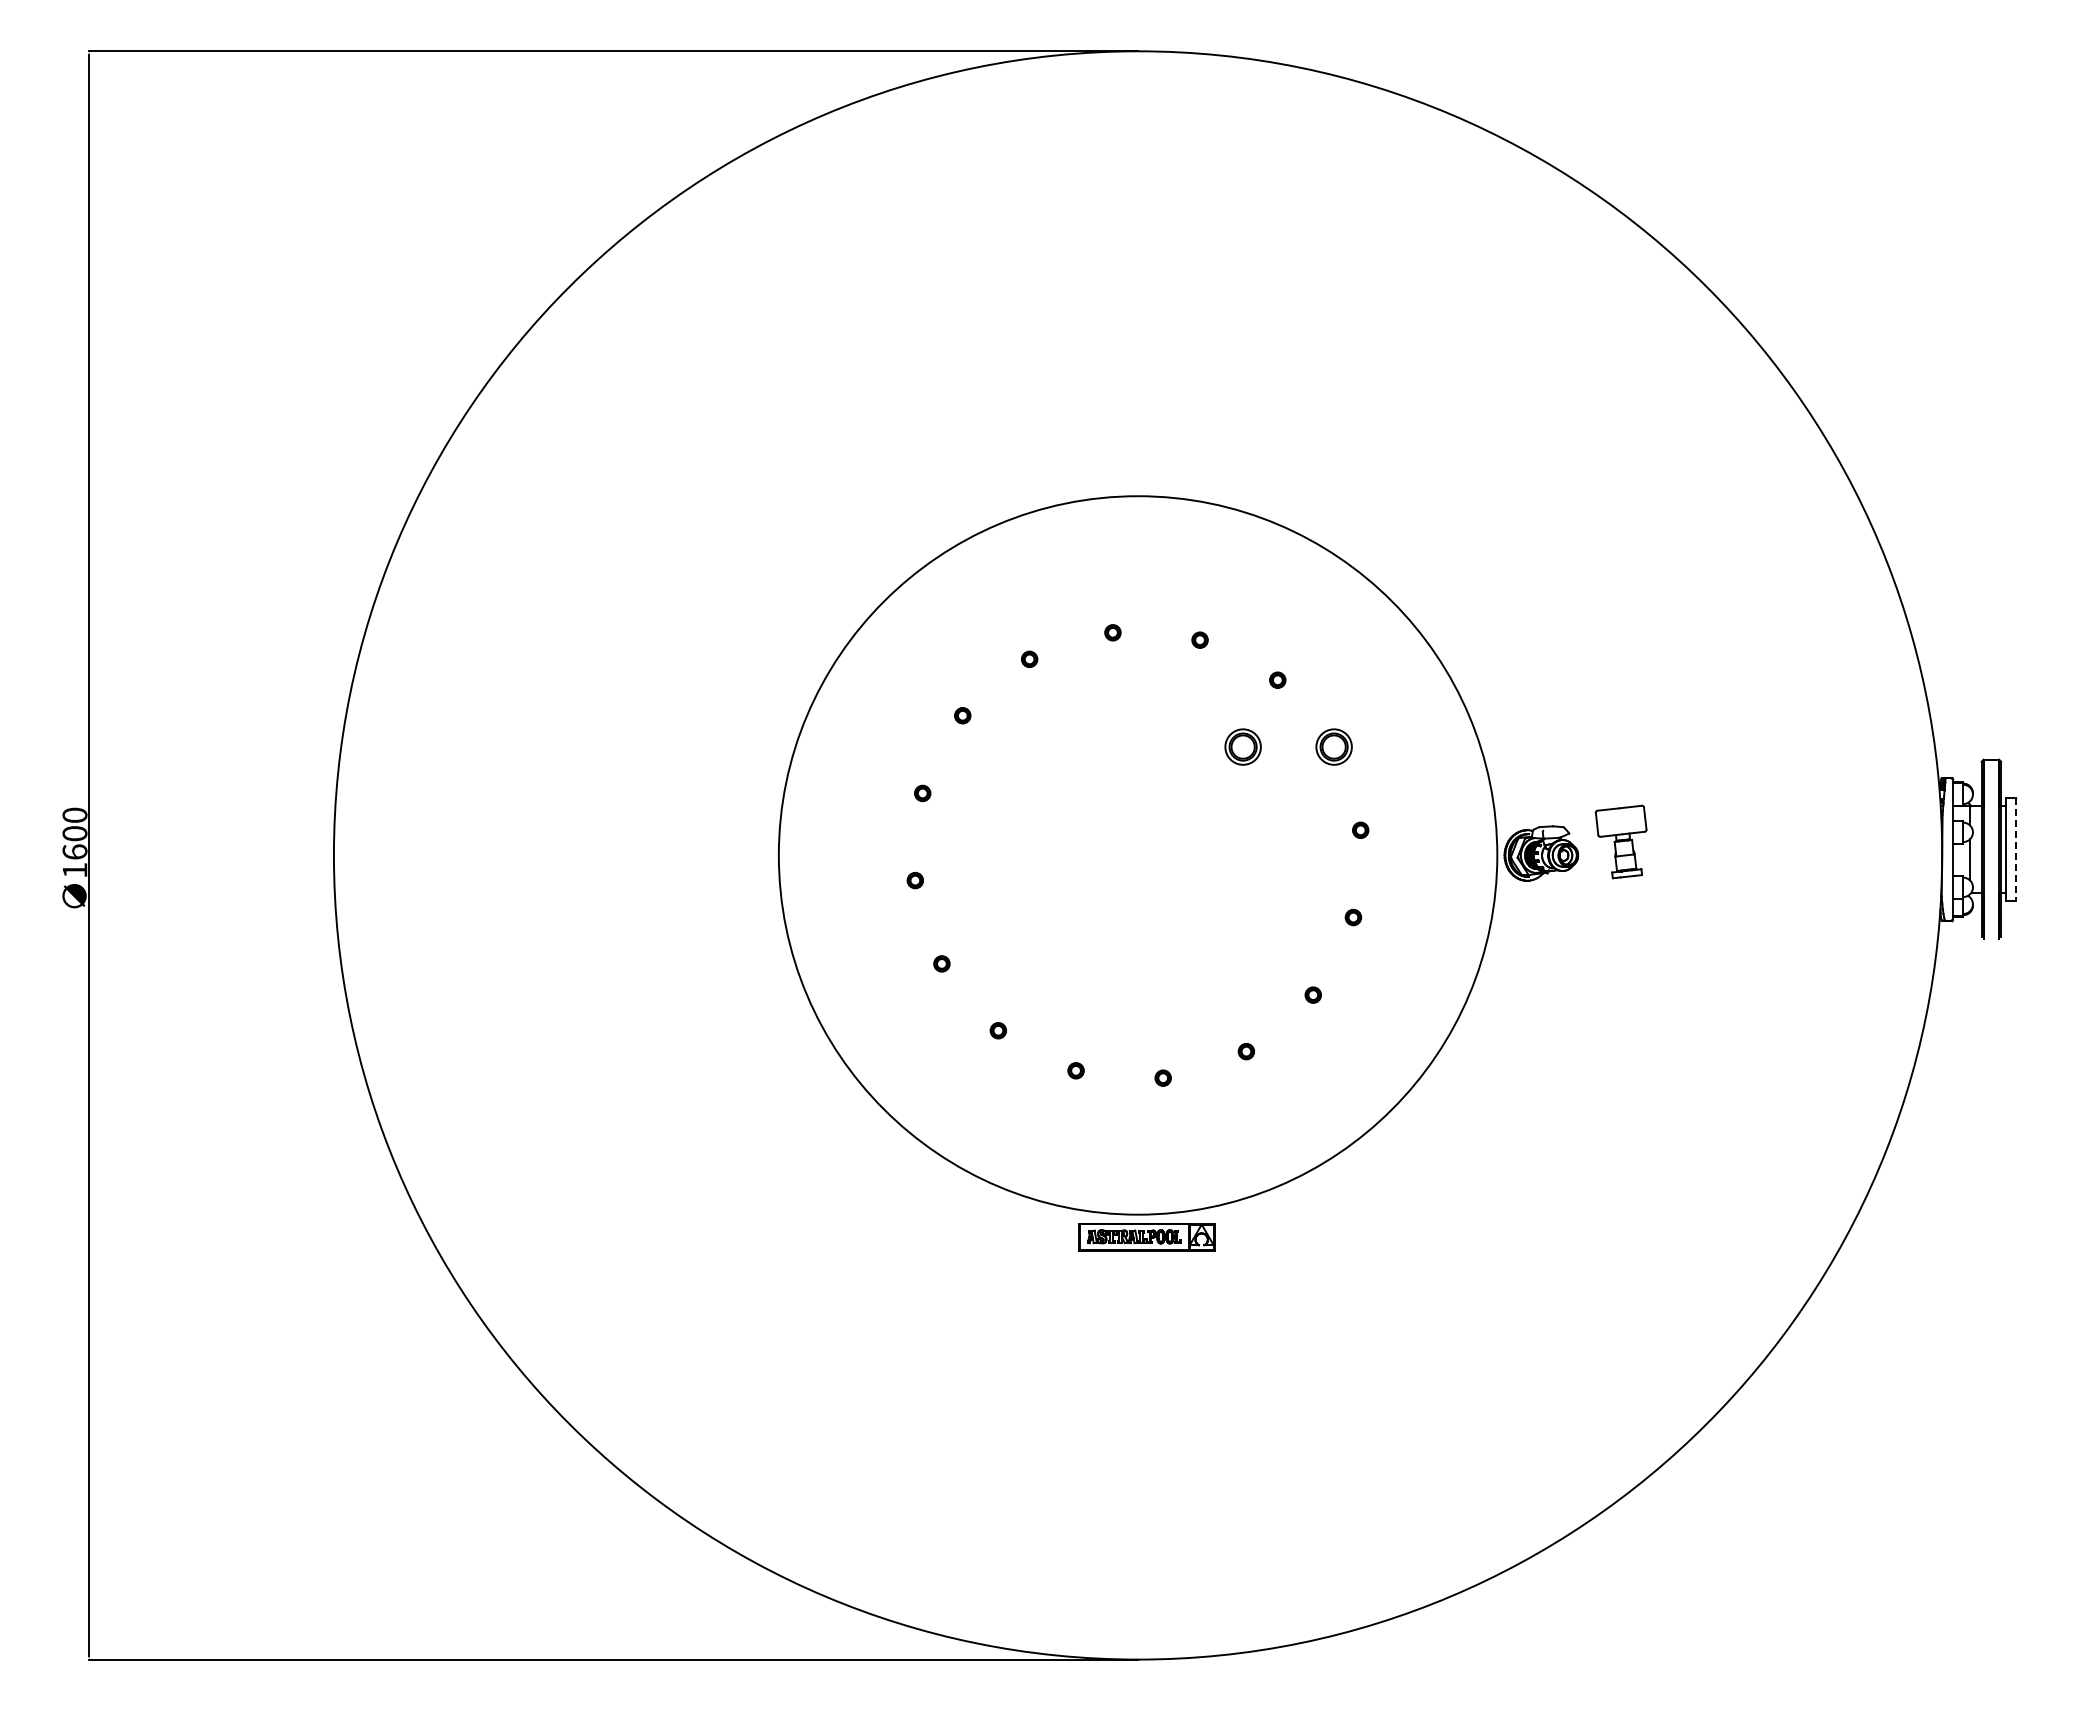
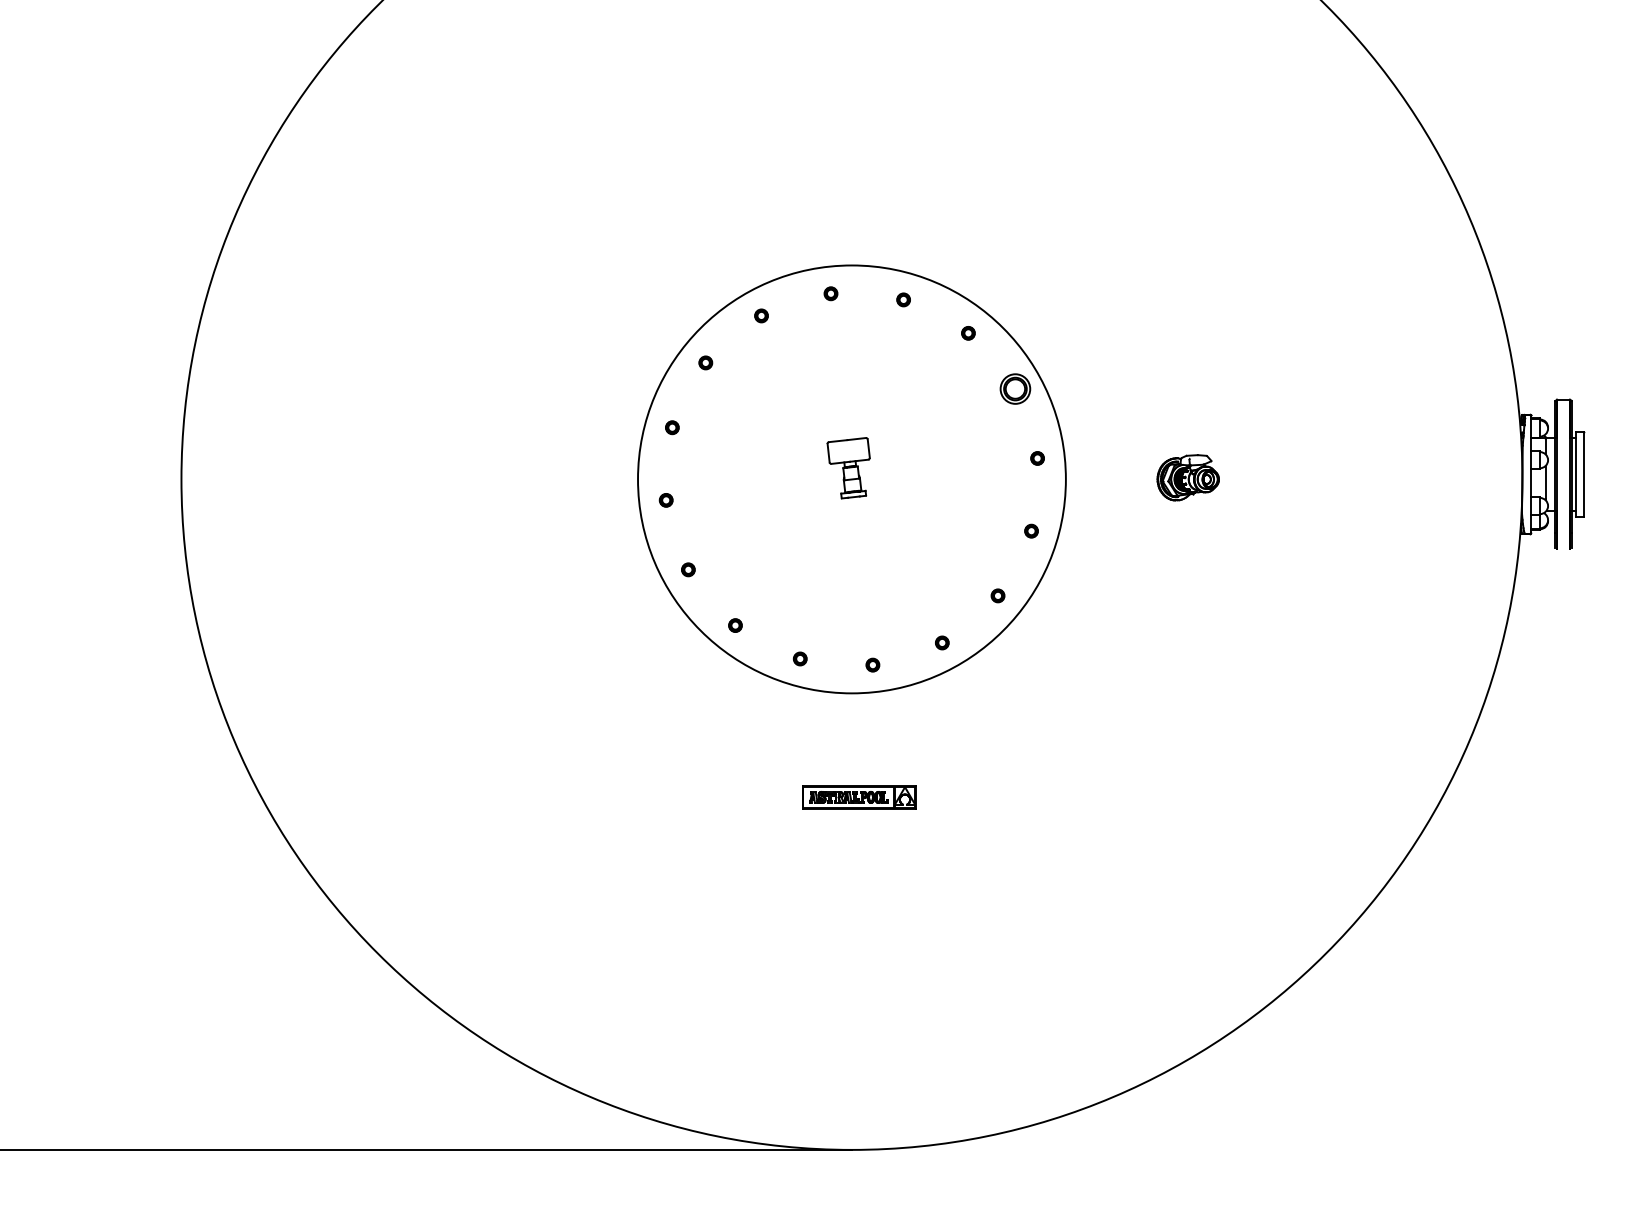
part: (1242, 746) -> (939, 388), removed
part: (1620, 841) -> (848, 467), moved
line: (2015, 849) -> (1583, 474), dashed -> solid
circle: (1137, 855) -> (851, 479), size x0.71

